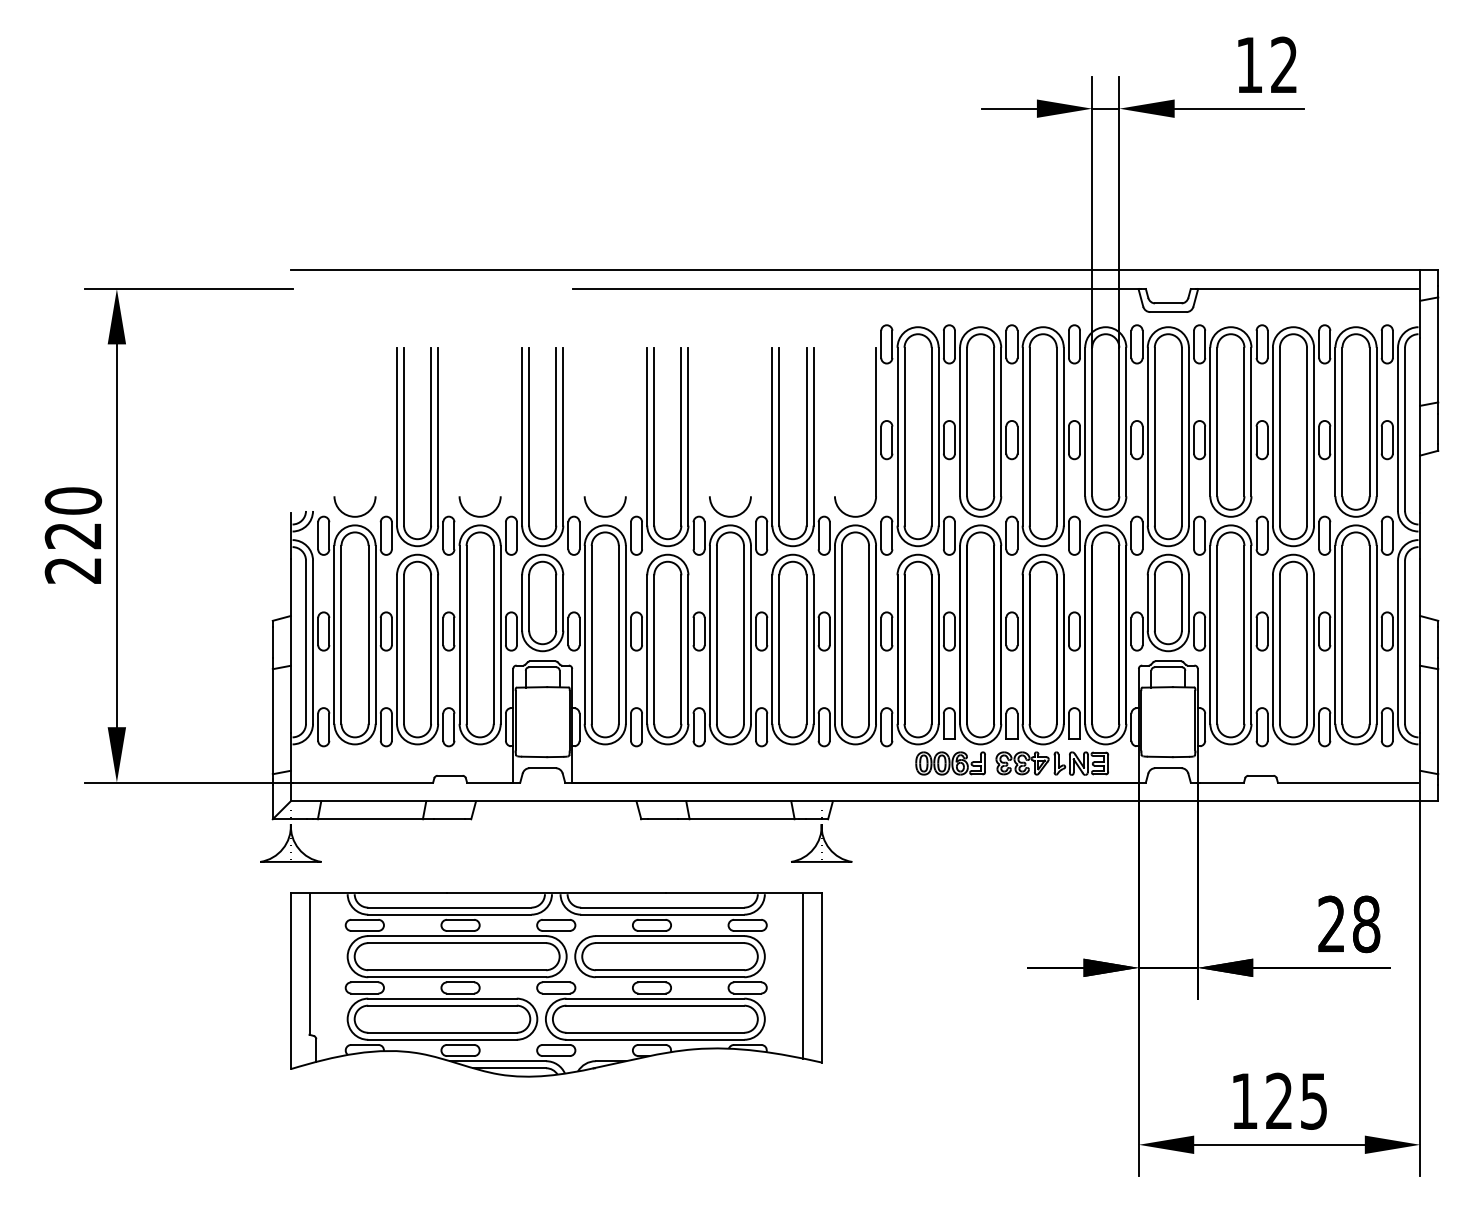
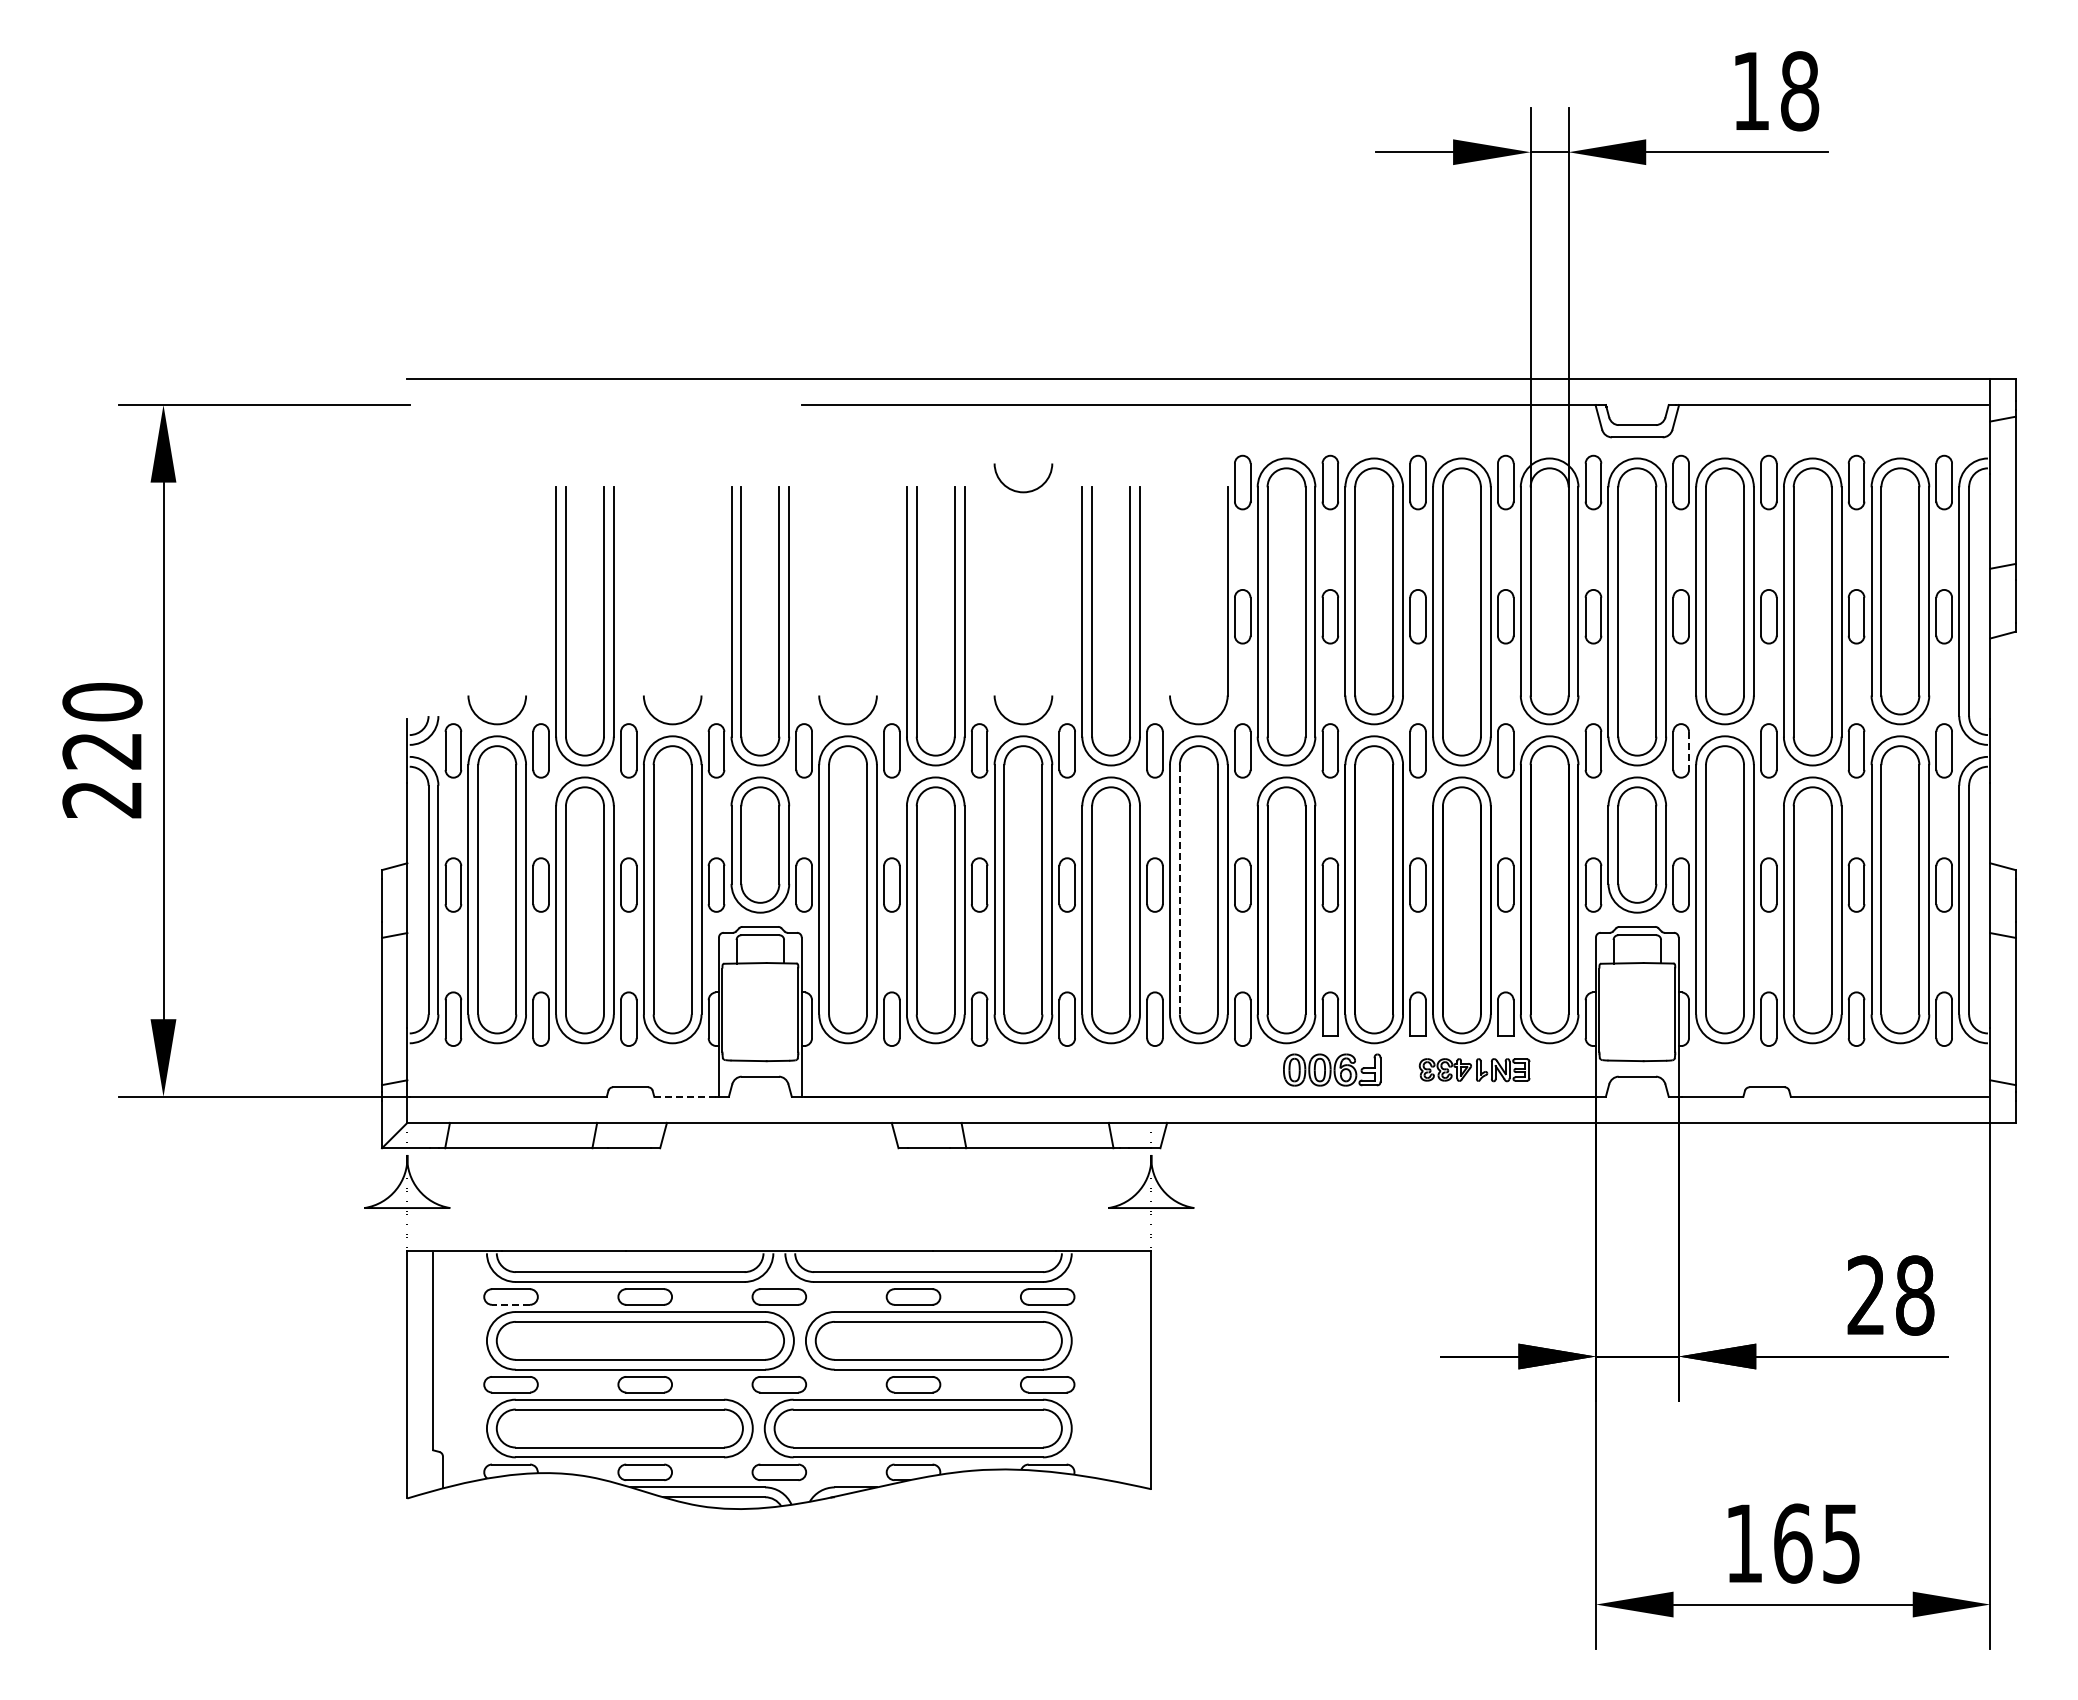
text: (1284, 65) -> (1800, 91), 12 -> 18
arc: (726, 350) -> (1018, 490), added
line: (1205, 535) -> (1689, 750), solid -> dashed
line: (841, 634) -> (1179, 889), solid -> dashed
part: (1052, 763) -> (1474, 1069), size x0.7
line: (489, 782) -> (685, 1096), solid -> dashed
line: (365, 930) -> (511, 1304), solid -> dashed
line: (803, 976) -> (1125, 1368), removed
text: (1279, 1101) -> (1793, 1543), 125 -> 165

